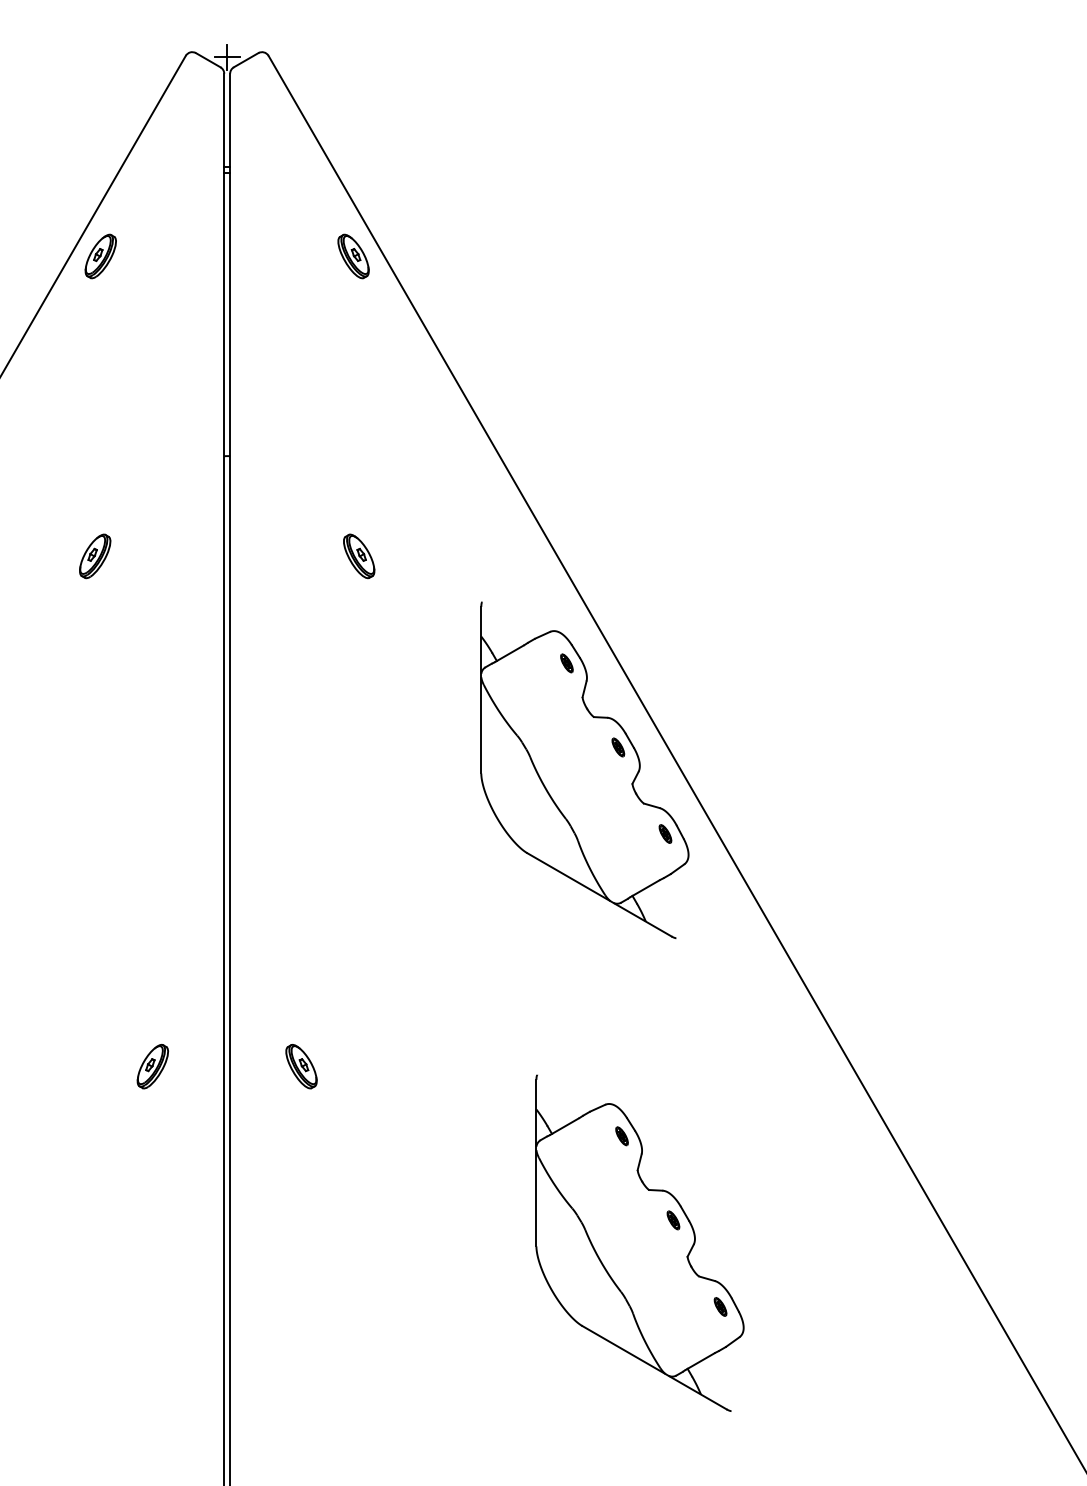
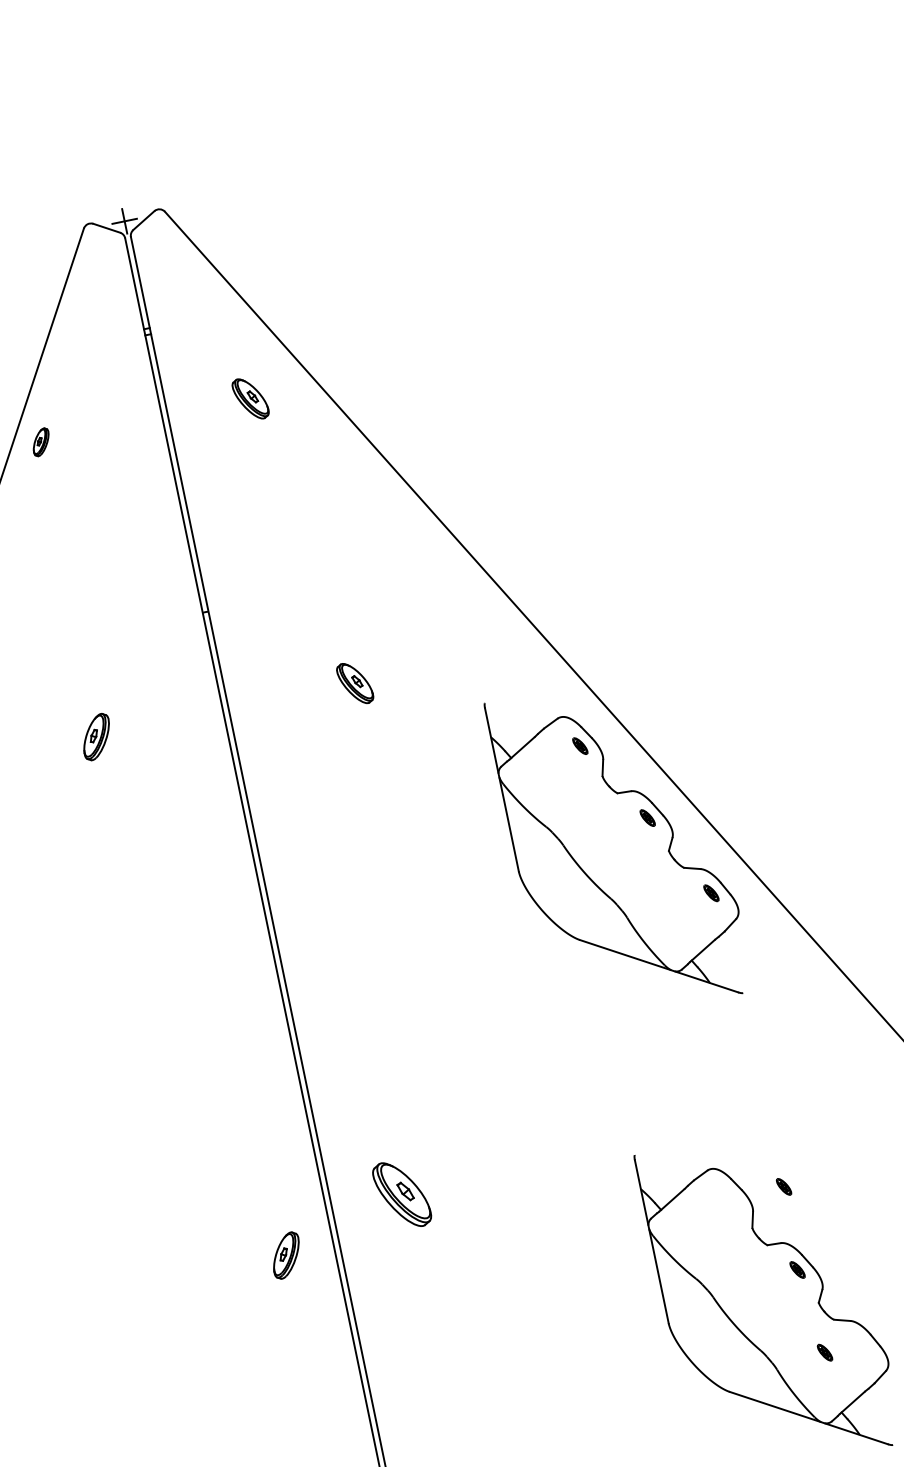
part: (100, 256) -> (41, 442), size x0.6
part: (353, 256) -> (250, 398), moved
part: (152, 1066) -> (286, 1255), moved
part: (301, 1066) -> (402, 1194), size x1.6
part: (621, 1136) -> (783, 1187), moved
part: (720, 1306) -> (824, 1352), moved

